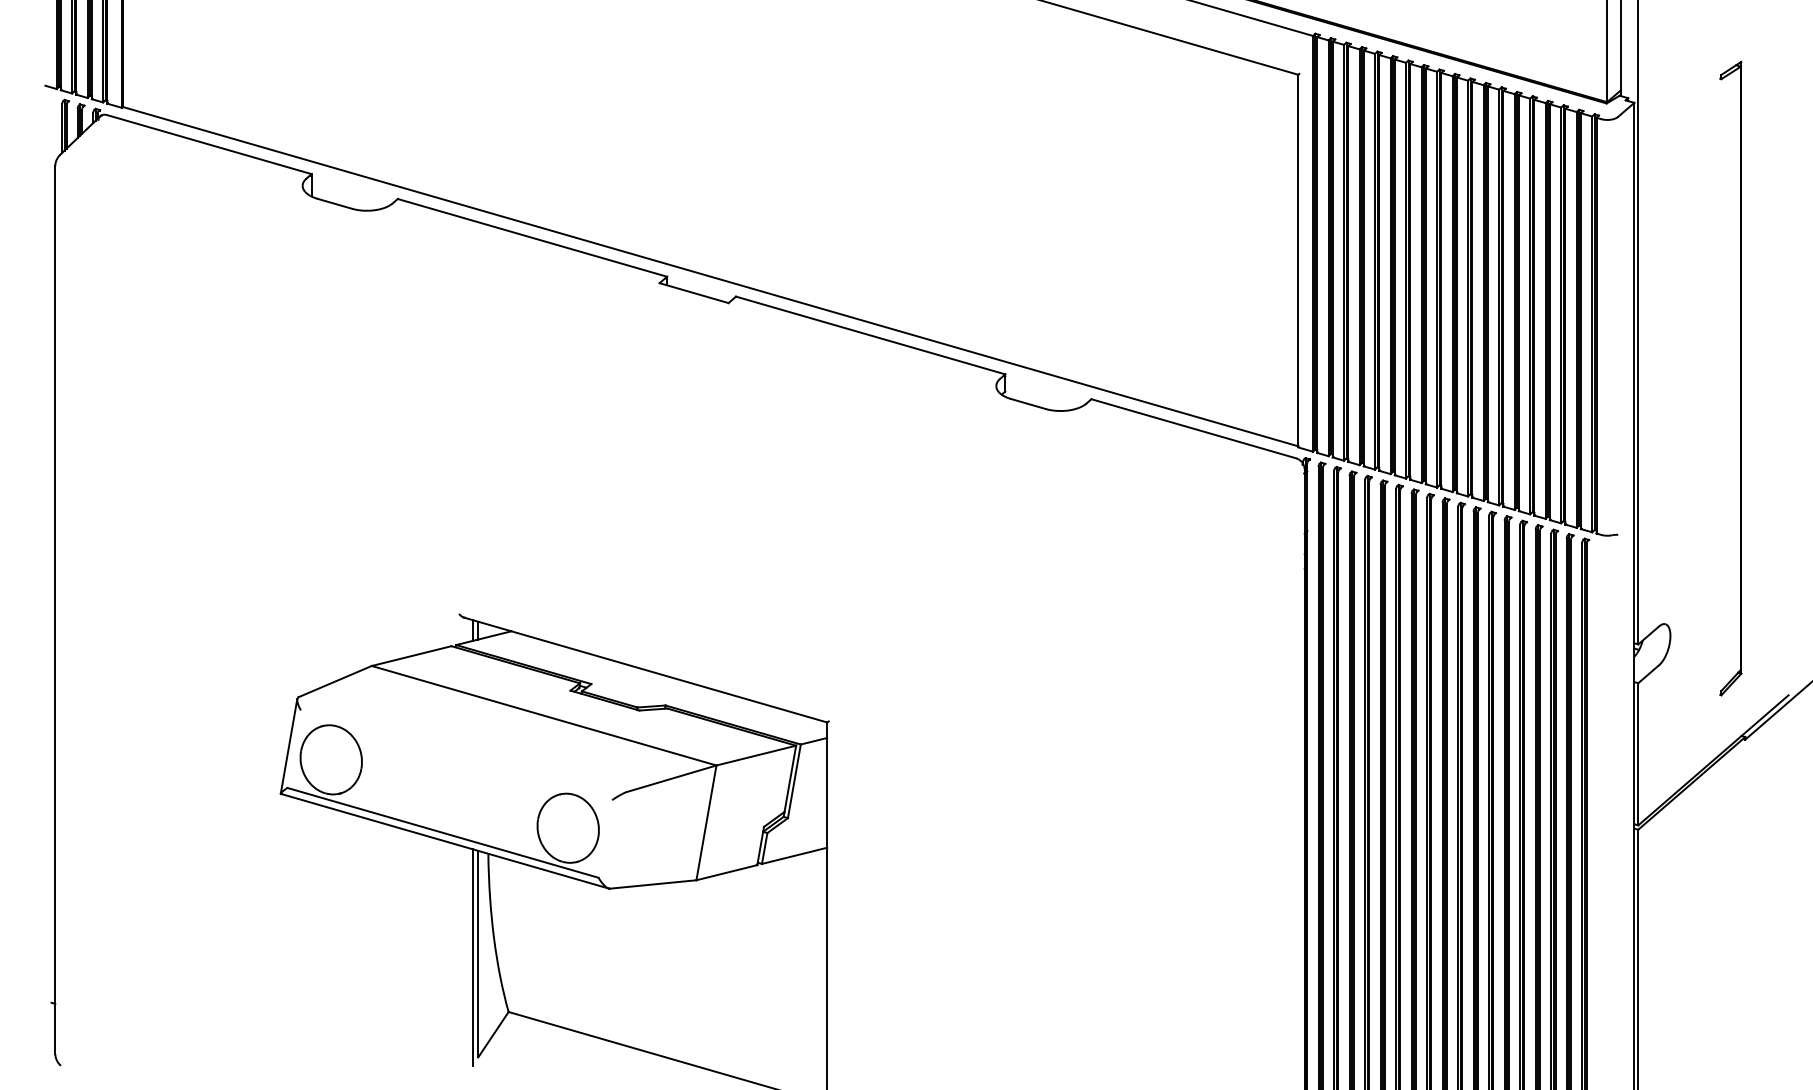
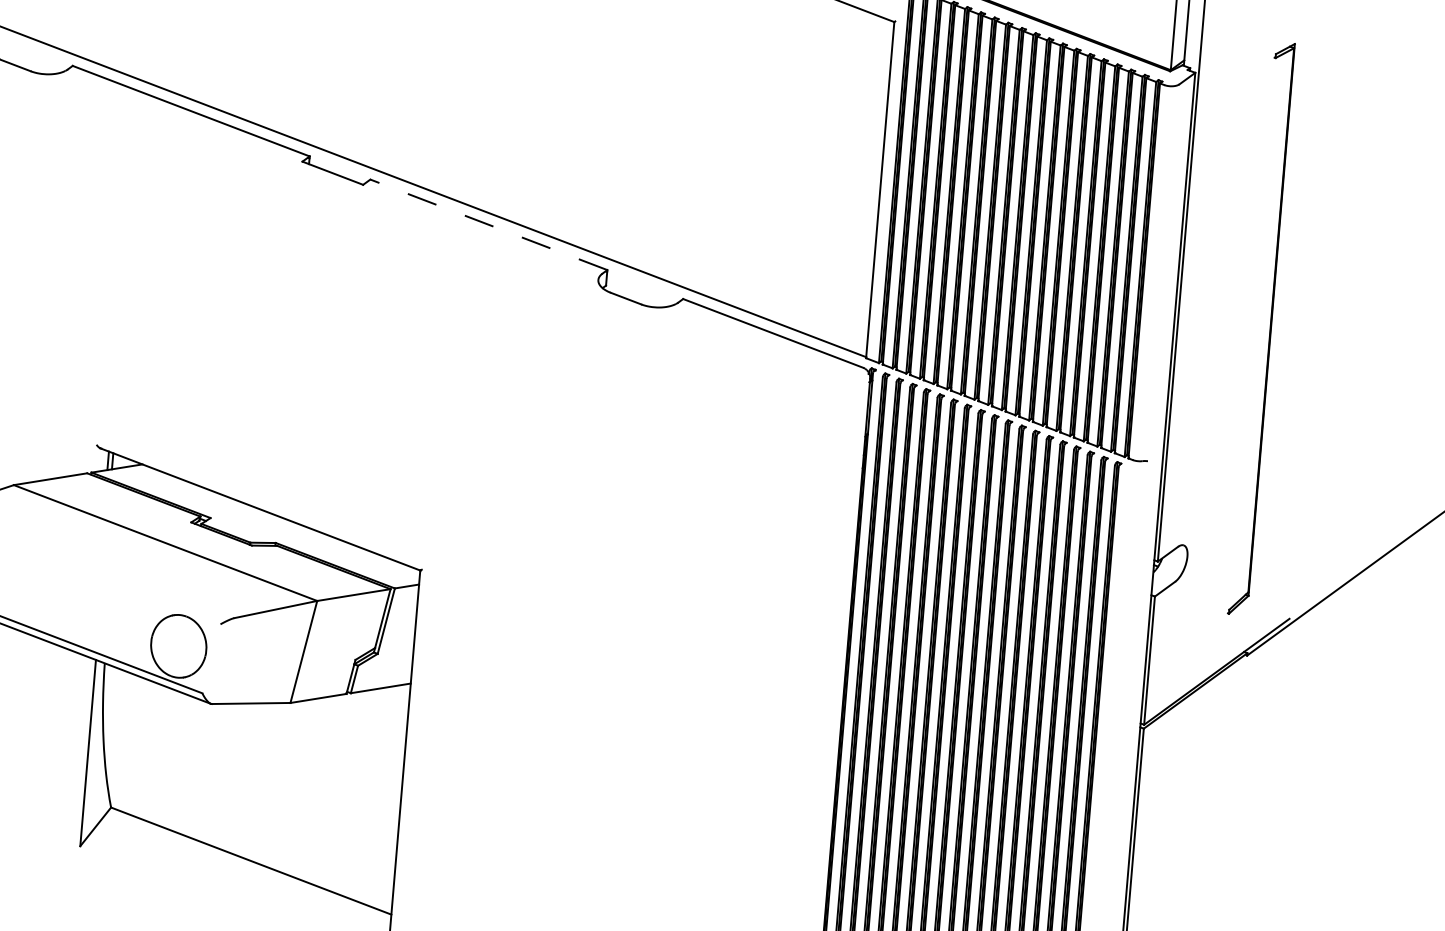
line: (870, 335) -> (488, 224), solid -> dashed
line: (473, 957) -> (83, 755), removed

